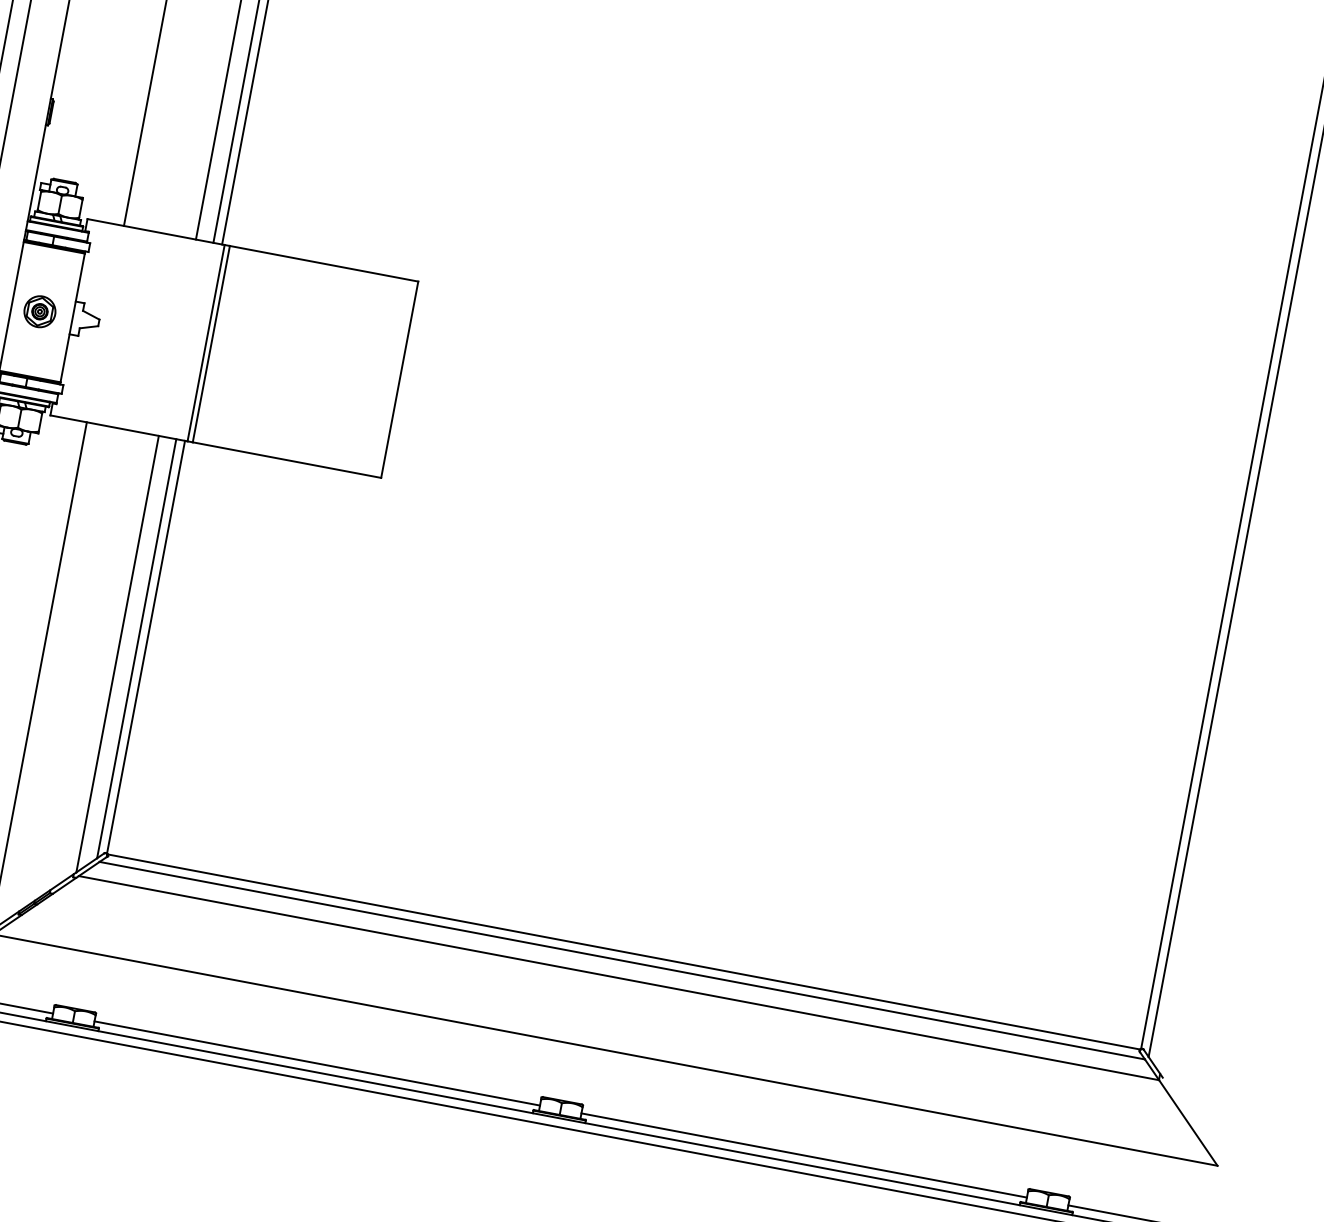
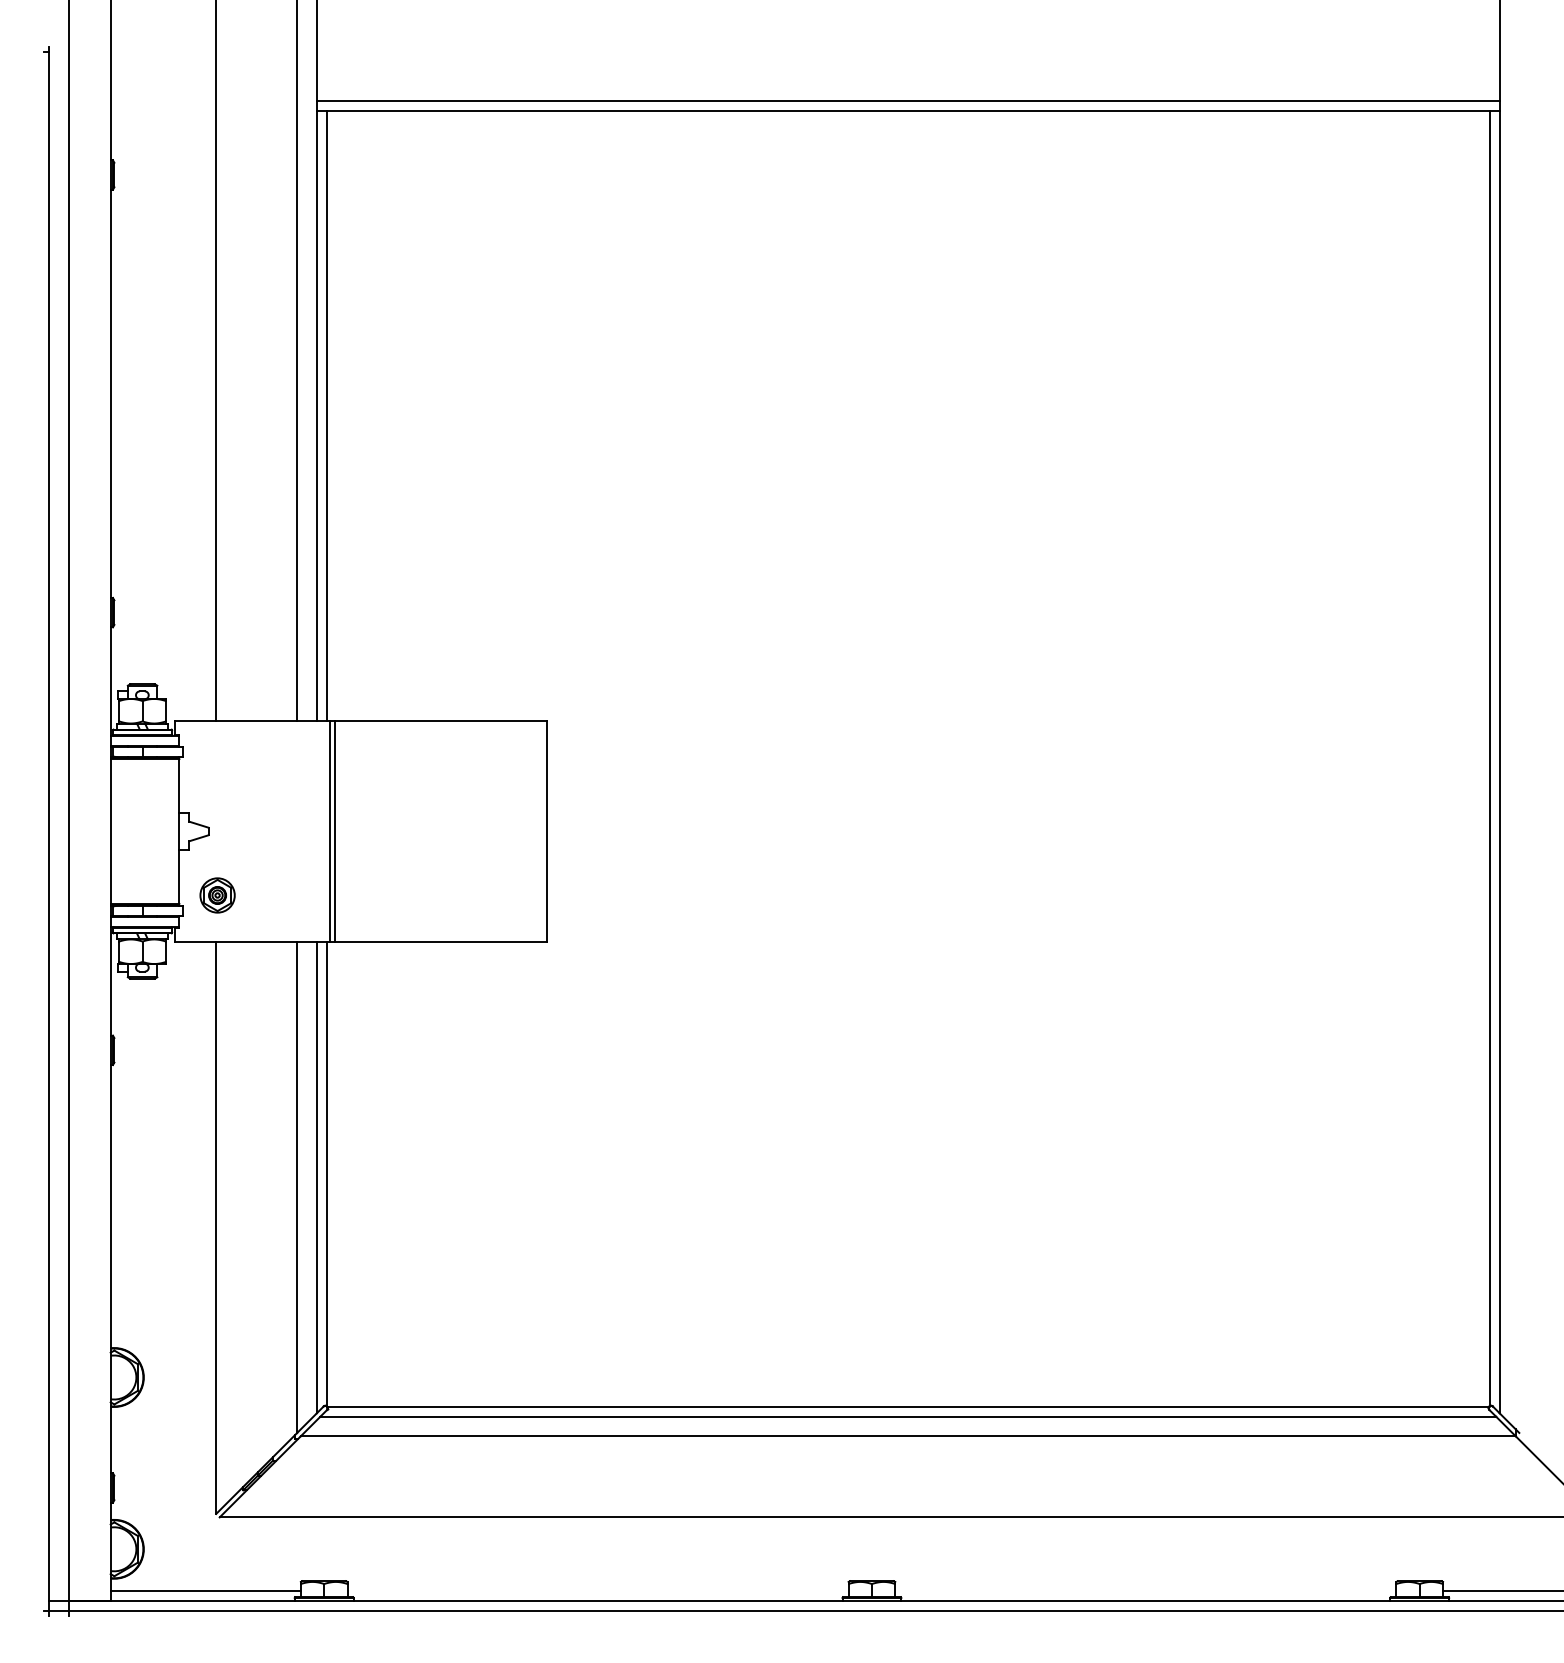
part: (39, 311) -> (217, 895), moved
line: (316, 1063) -> (597, 1591), removed
line: (803, 1155) -> (1145, 1591), removed

